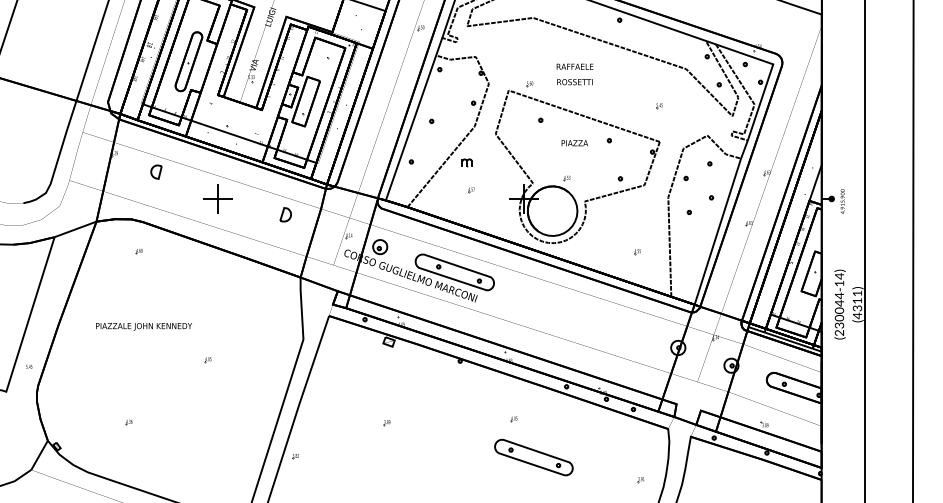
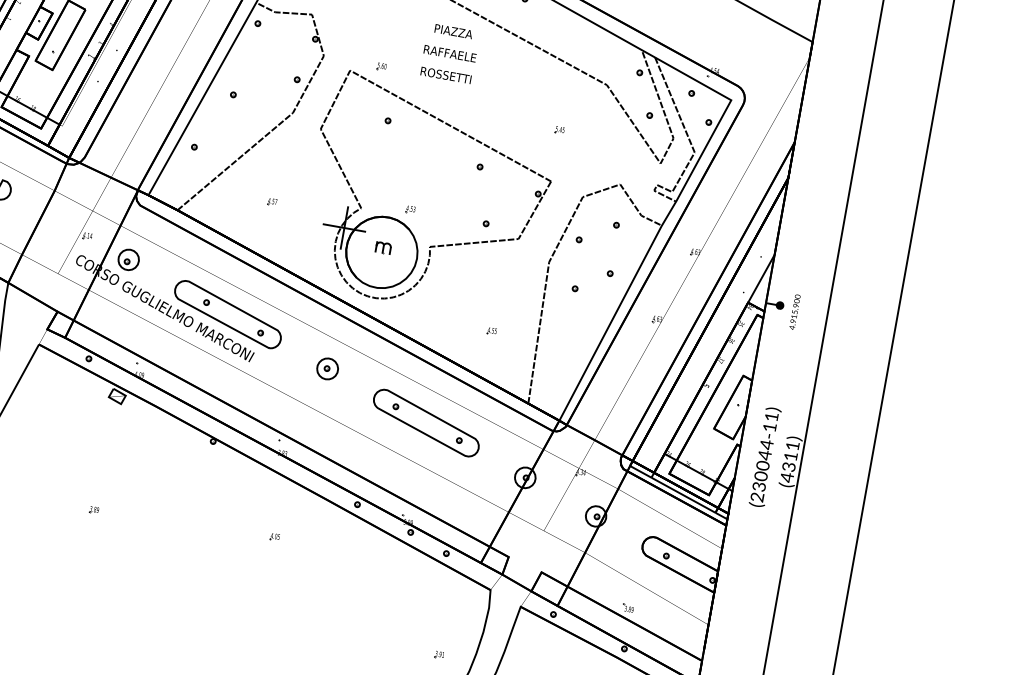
text: (574, 143) -> (453, 31), moved
part: (466, 162) -> (382, 247), moved
text: (839, 276) -> (771, 417), (230044-14) -> (230044-11)
part: (529, 297) -> (327, 368), added
part: (533, 457) -> (425, 422), moved

